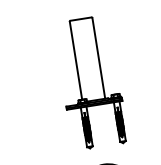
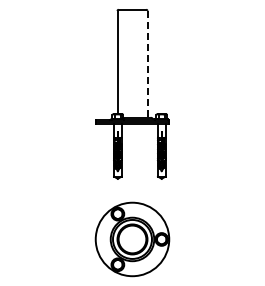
line: (98, 58) -> (147, 64), solid -> dashed

